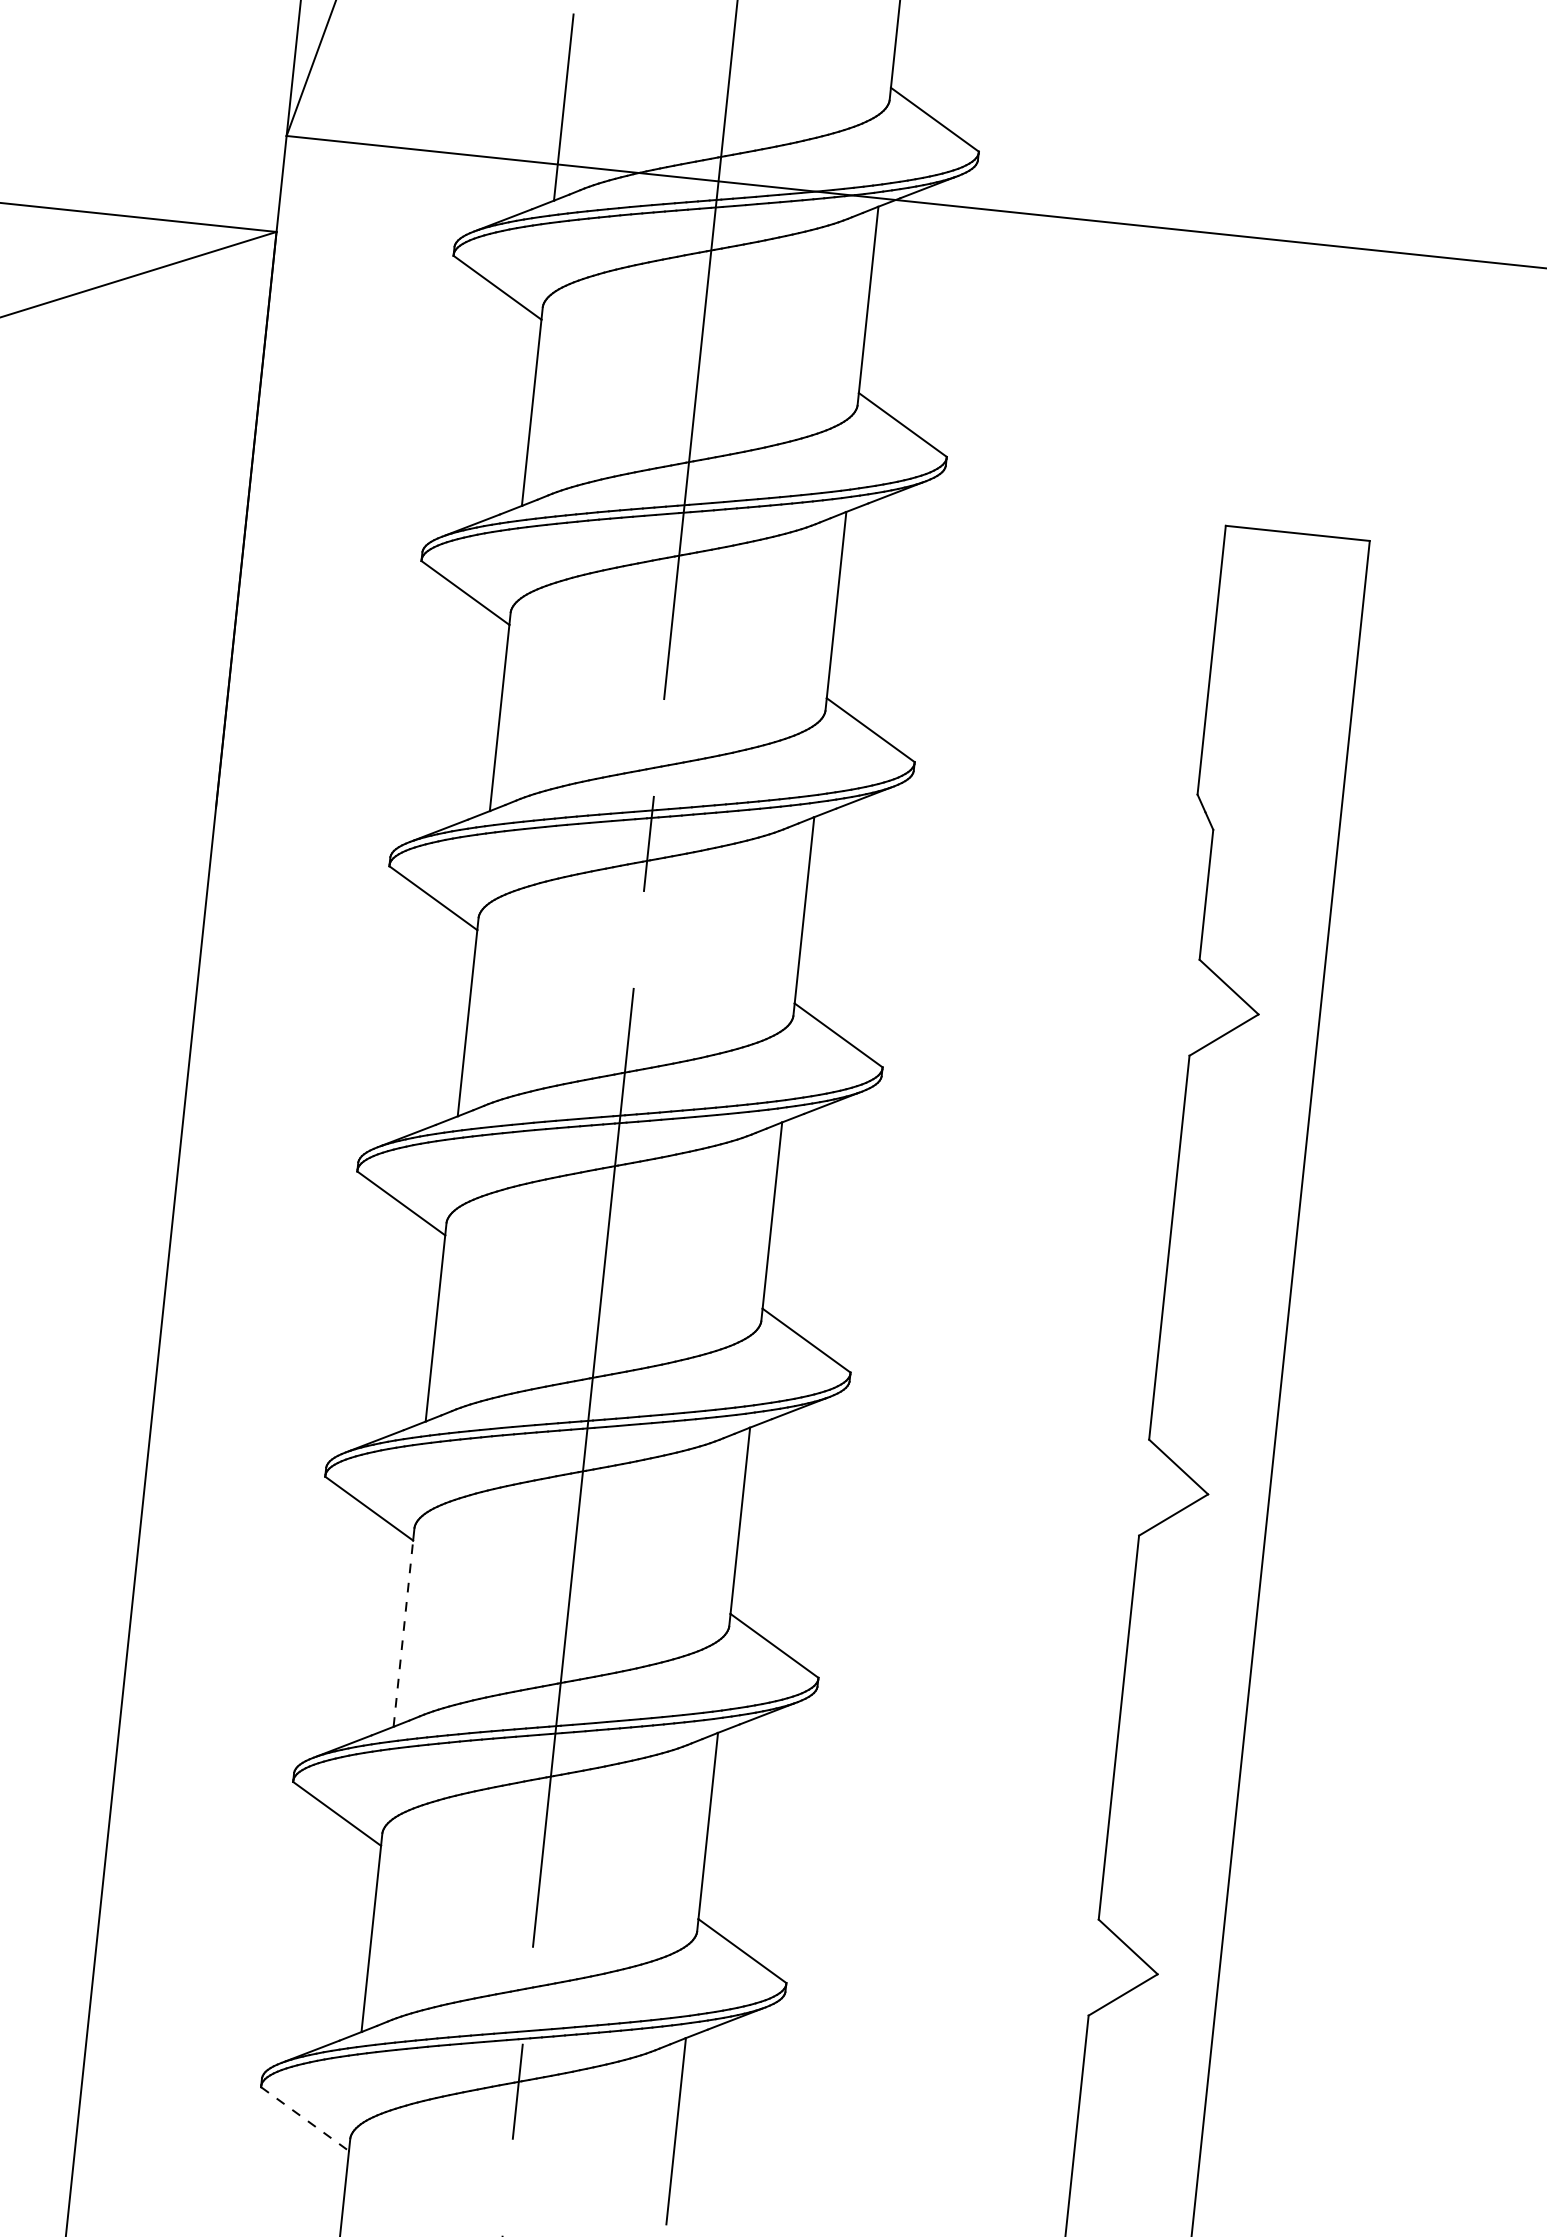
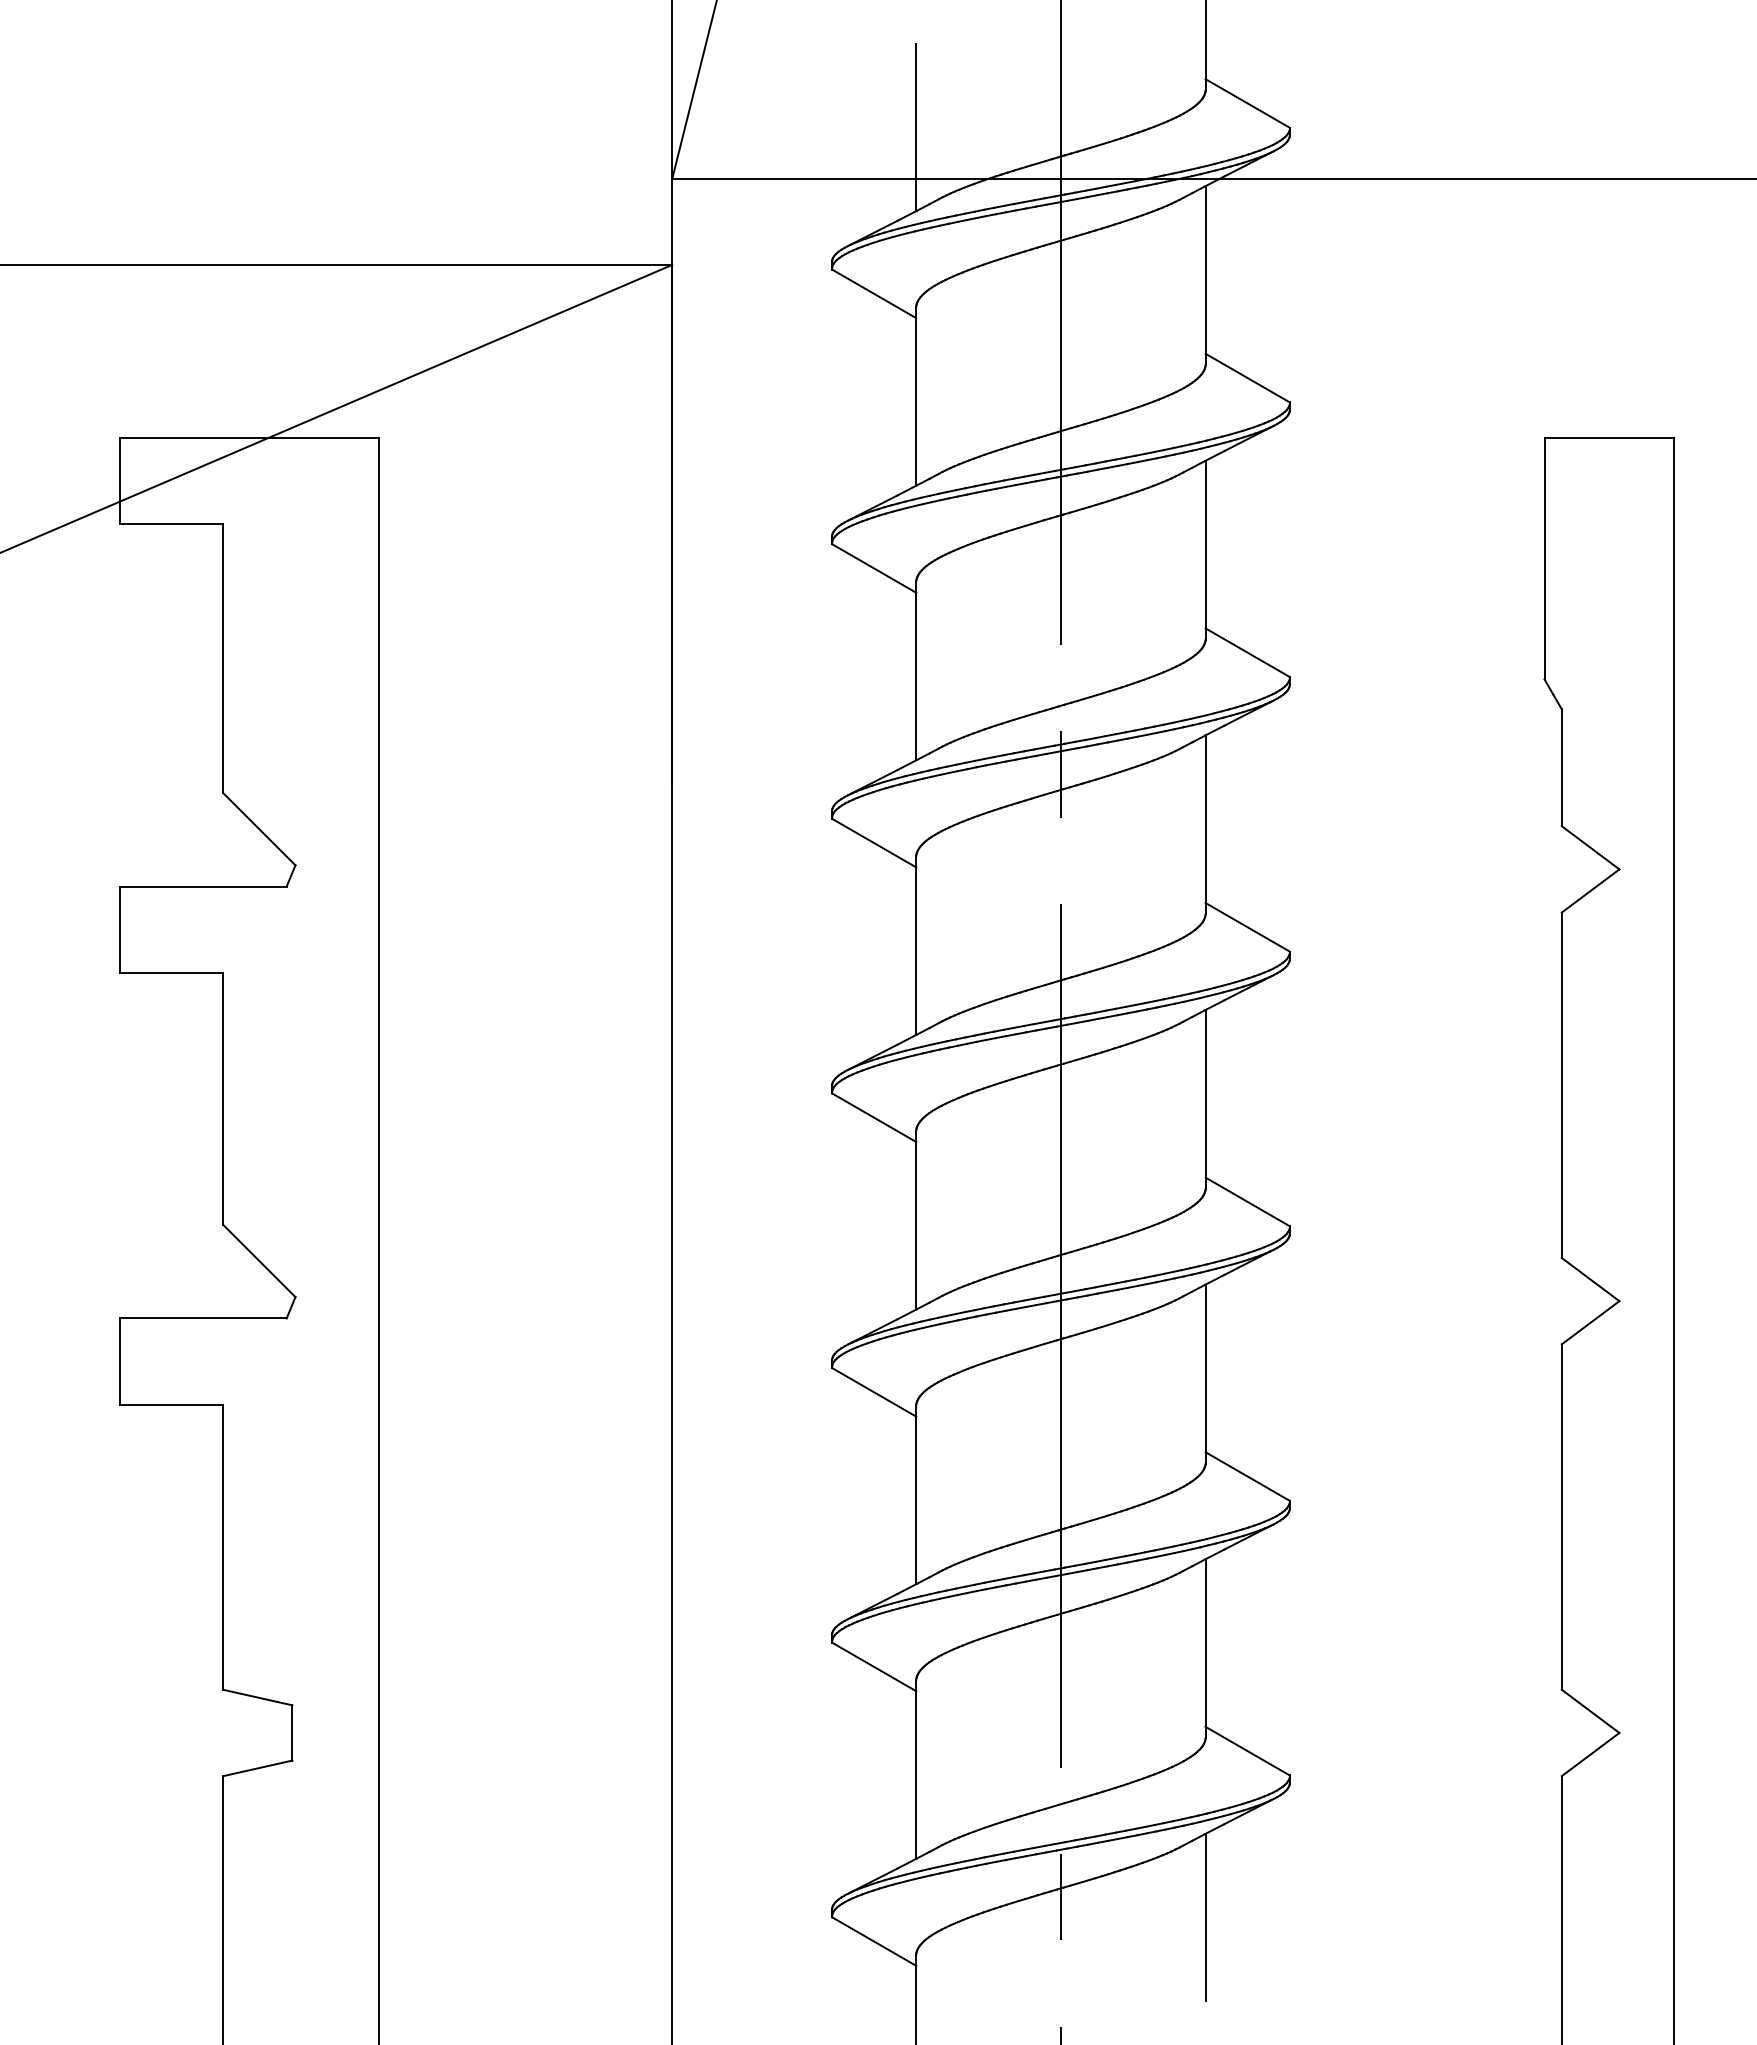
line: (403, 1633) -> (916, 1500), dashed -> solid
line: (305, 2119) -> (874, 1941), dashed -> solid

